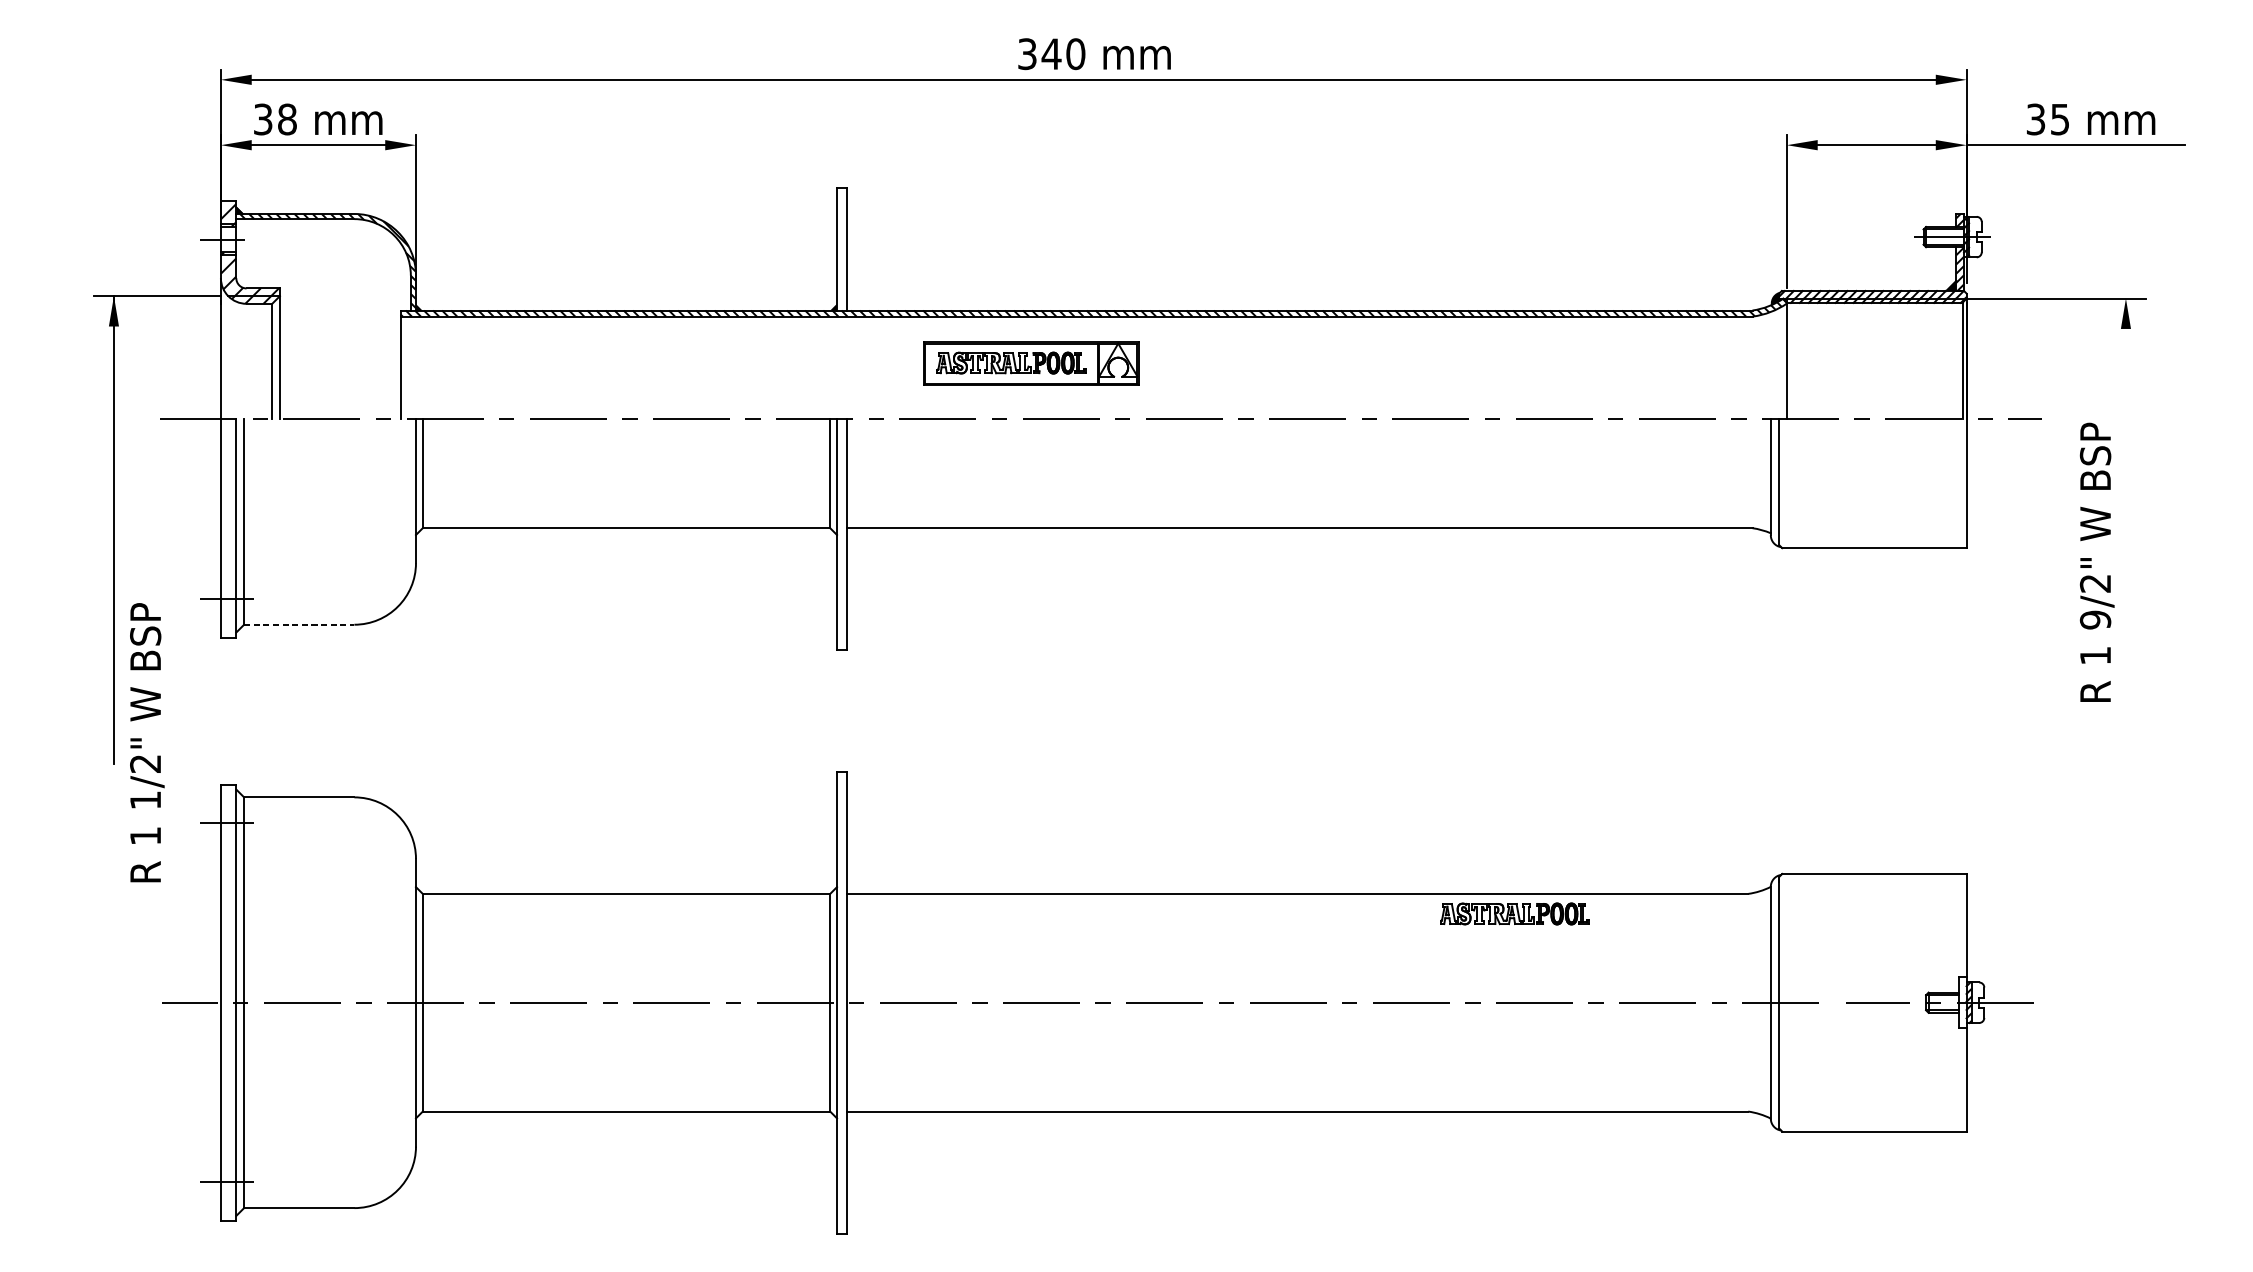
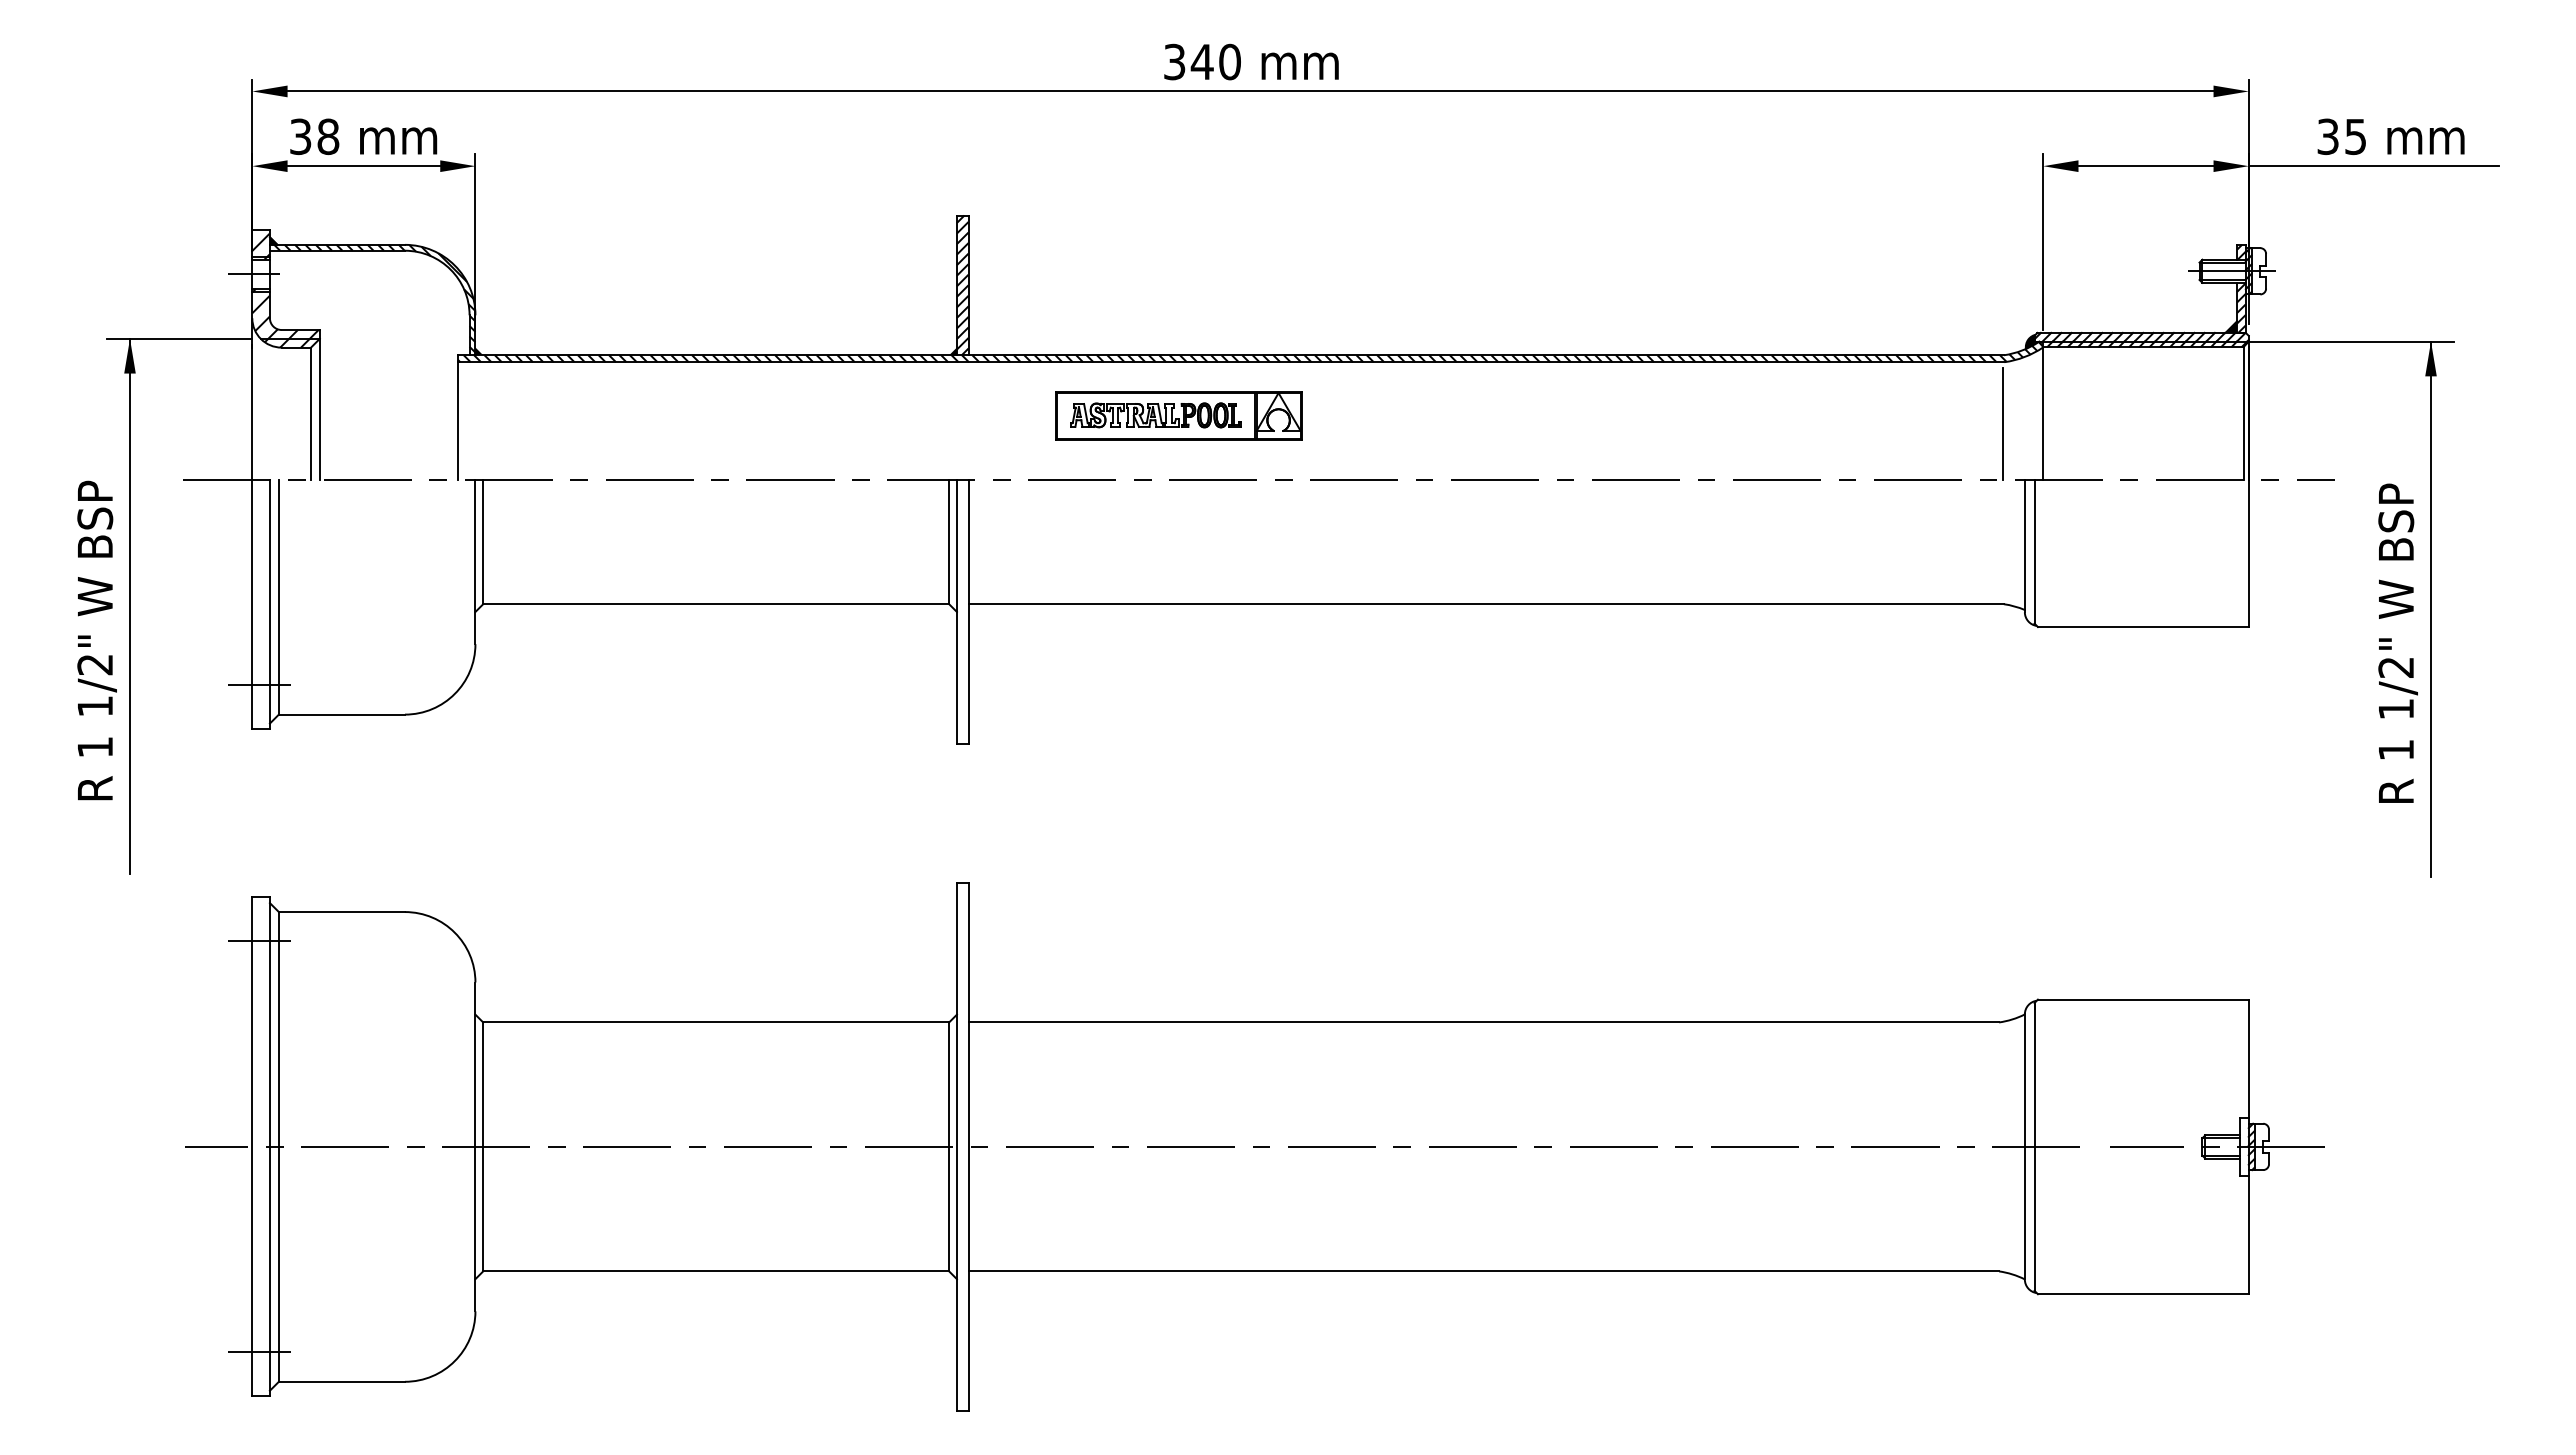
hatch: (841, 249) -> (962, 285), added
line: (1751, 370) -> (2002, 423), added
line: (2126, 532) -> (2431, 609), added
text: (2095, 620) -> (2396, 709), 9/2" -> 1/2"
line: (299, 624) -> (342, 714), dashed -> solid
text: (146, 742) -> (96, 640), moved
part: (1514, 914) -> (1731, 1045), removed

